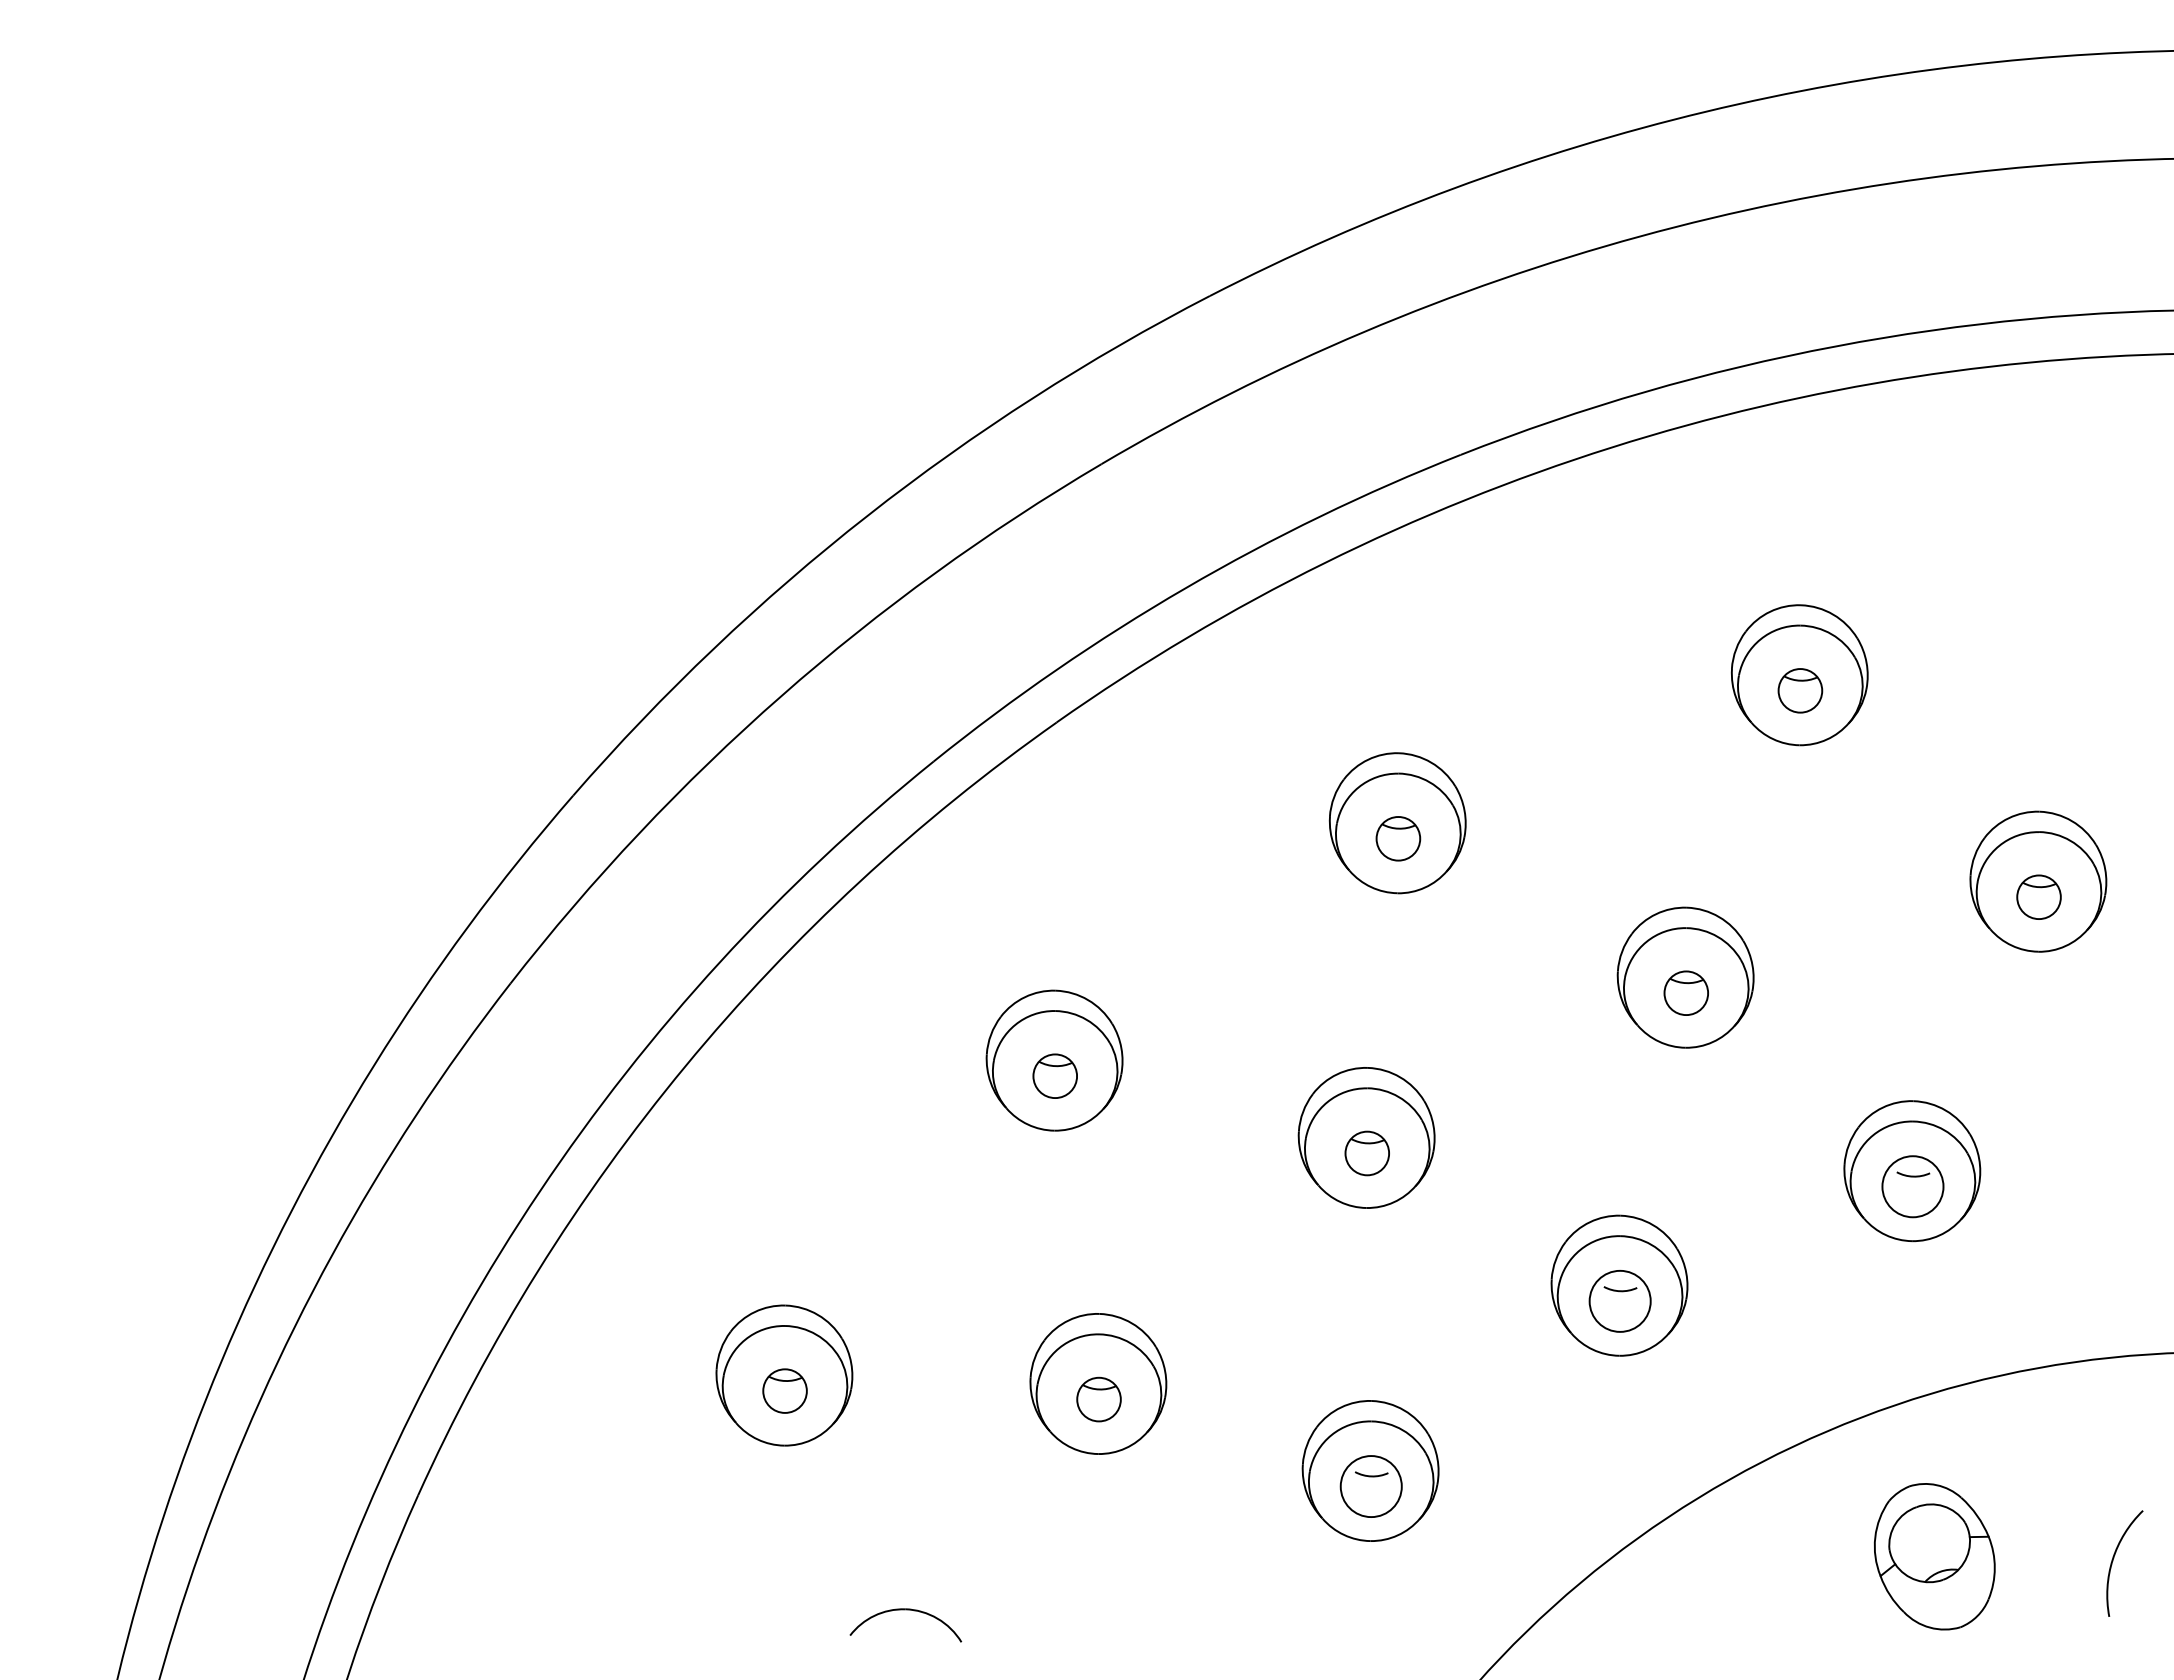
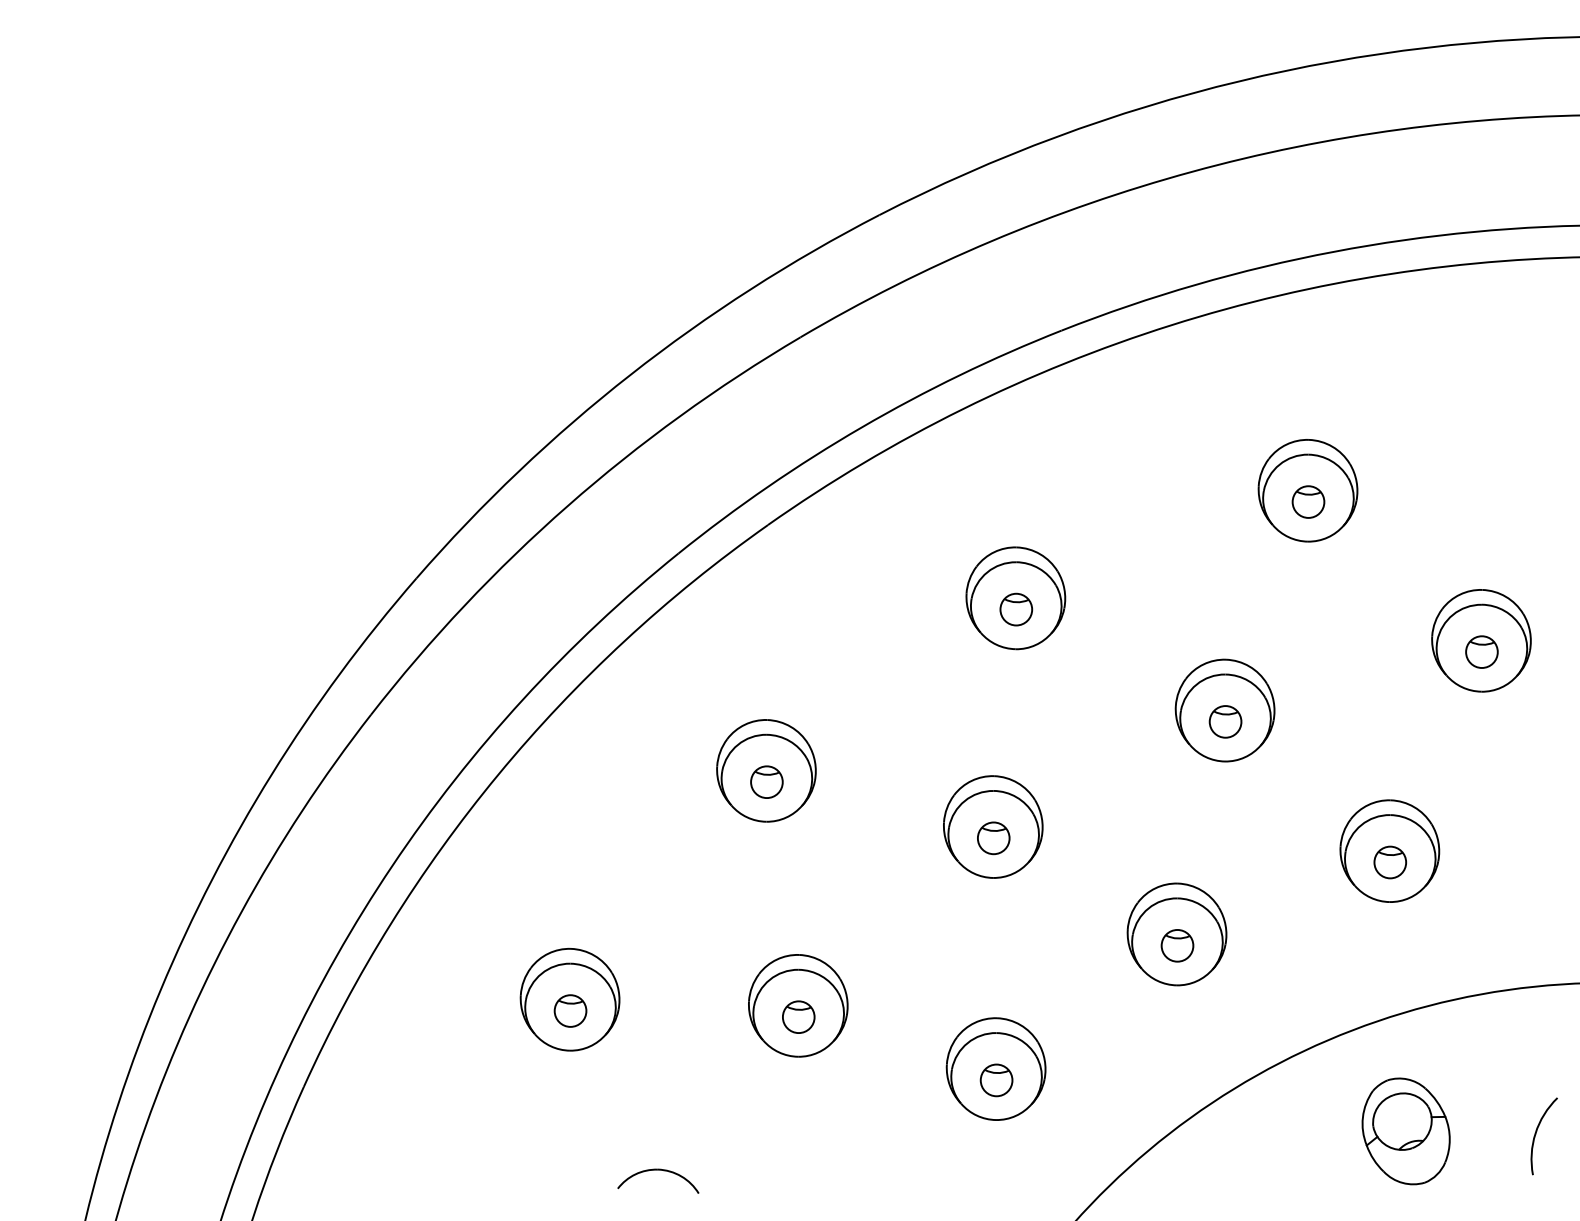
circle: (1912, 1186) -> (1389, 862), size x0.71
circle: (1619, 1301) -> (1177, 945), size x0.71
circle: (1371, 1486) -> (996, 1080), size x0.71

